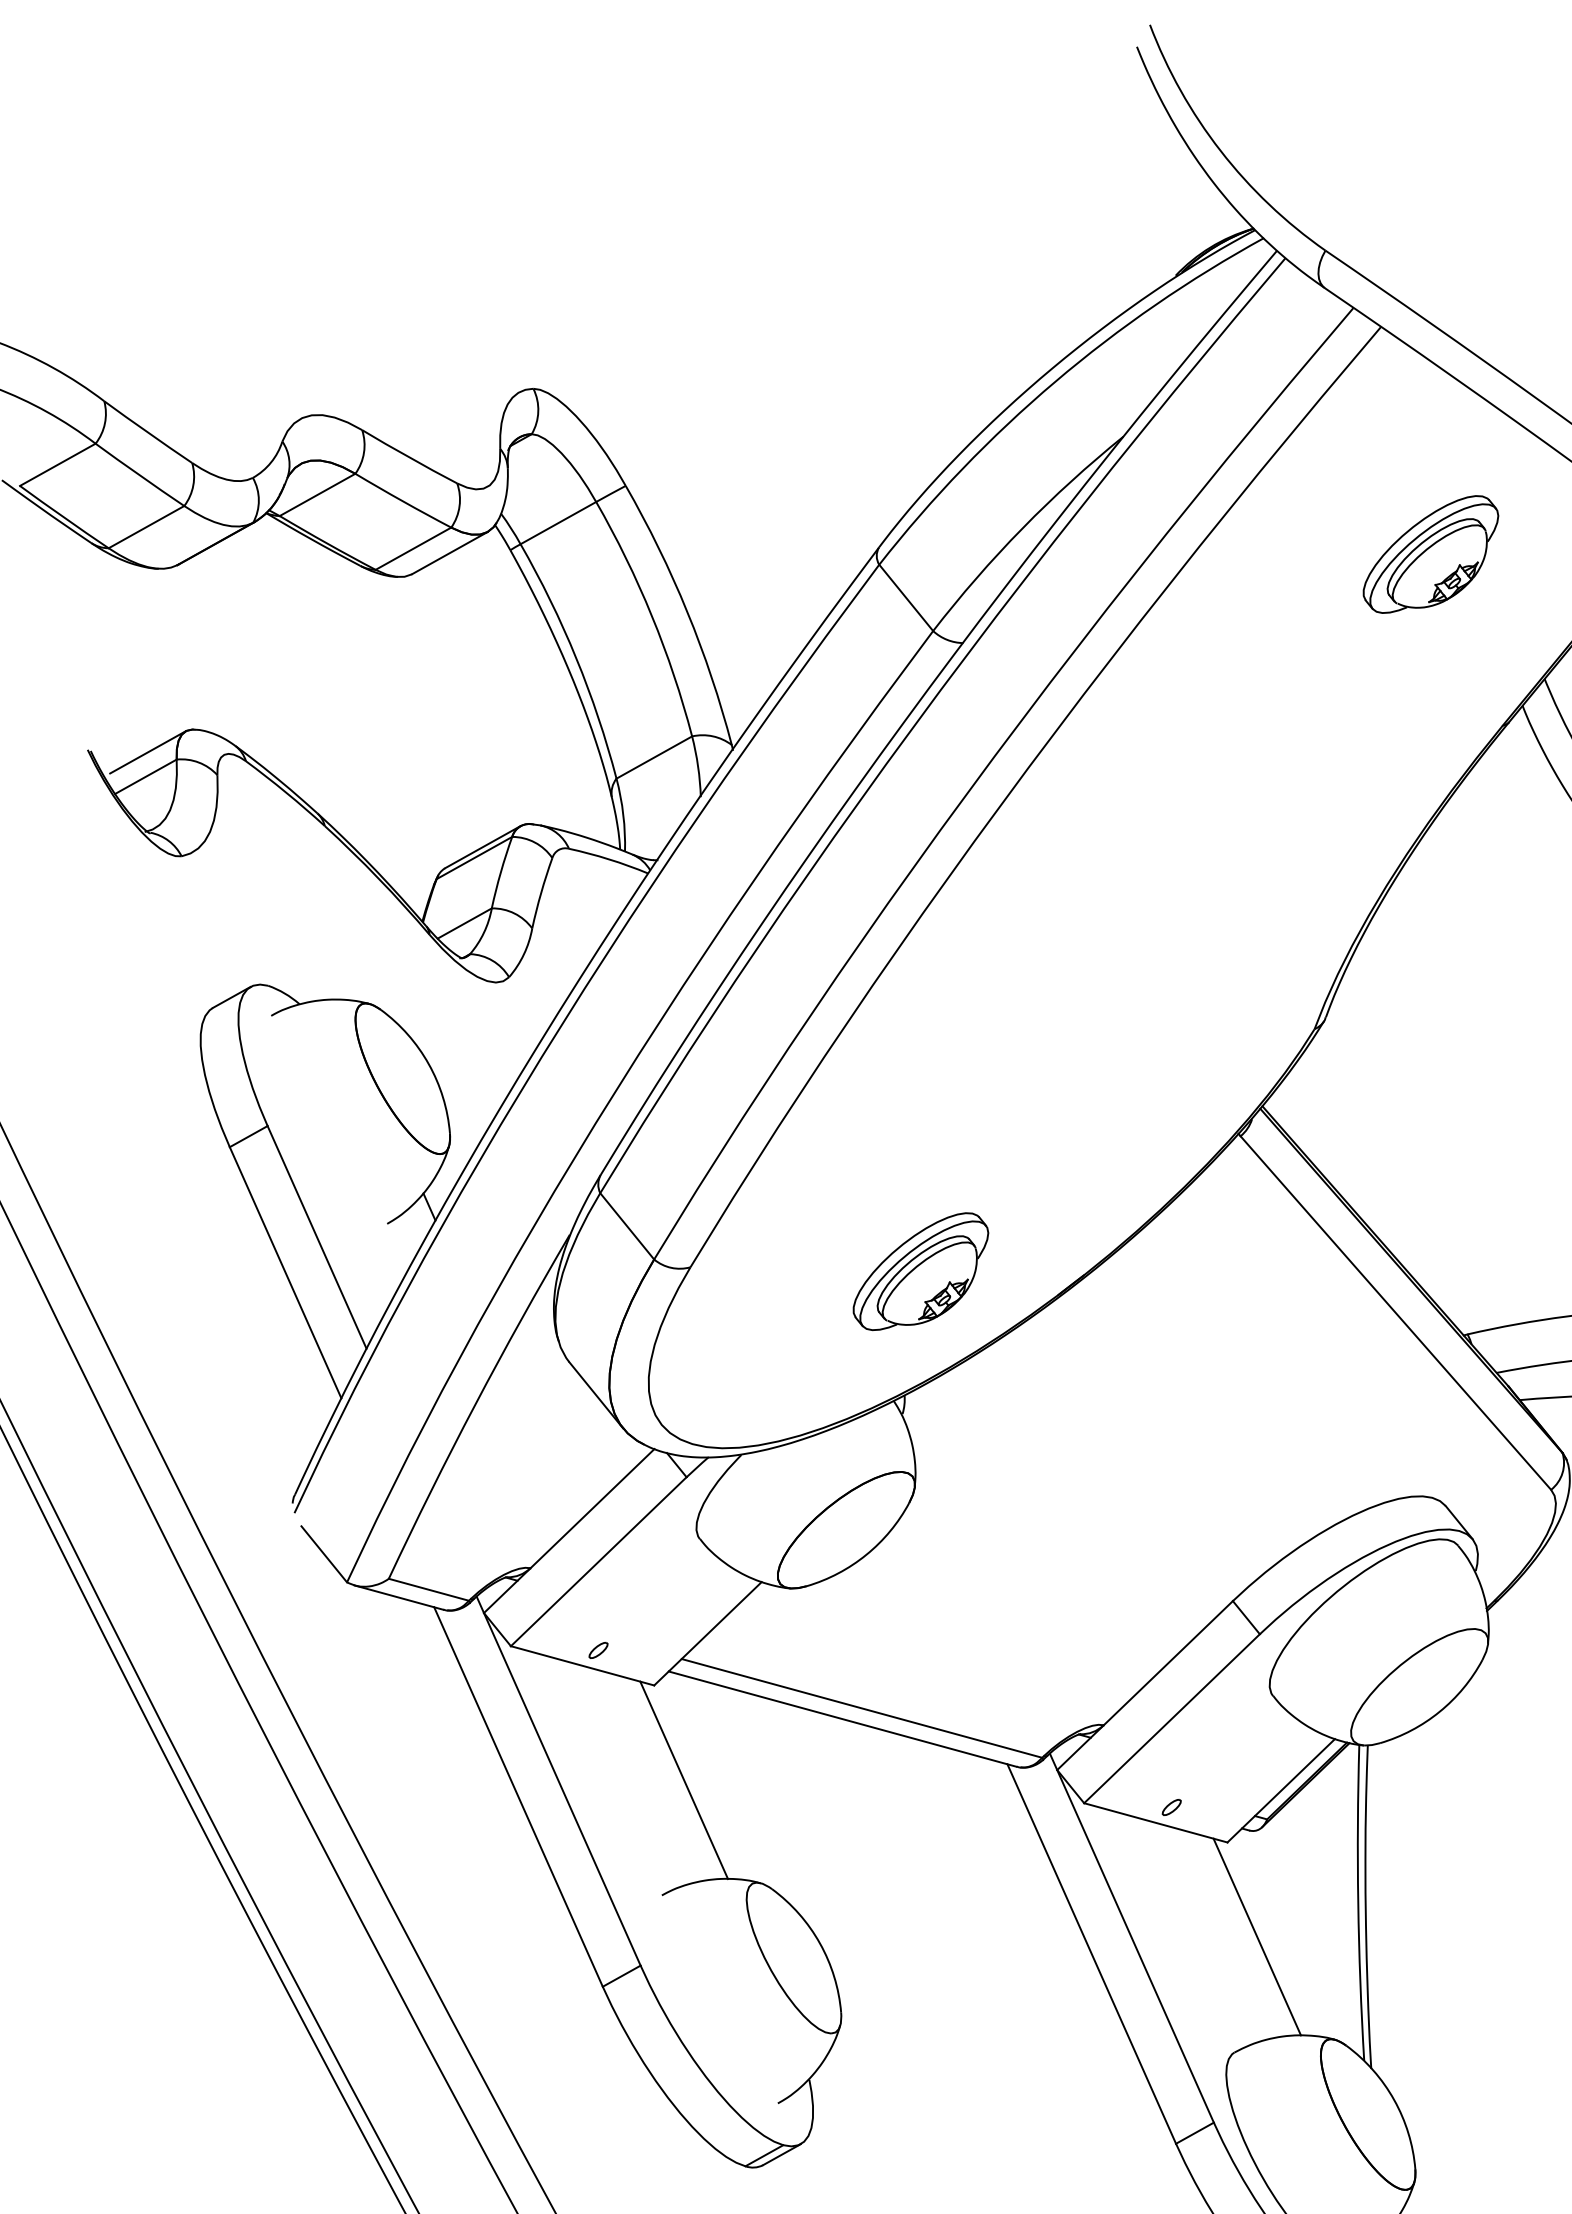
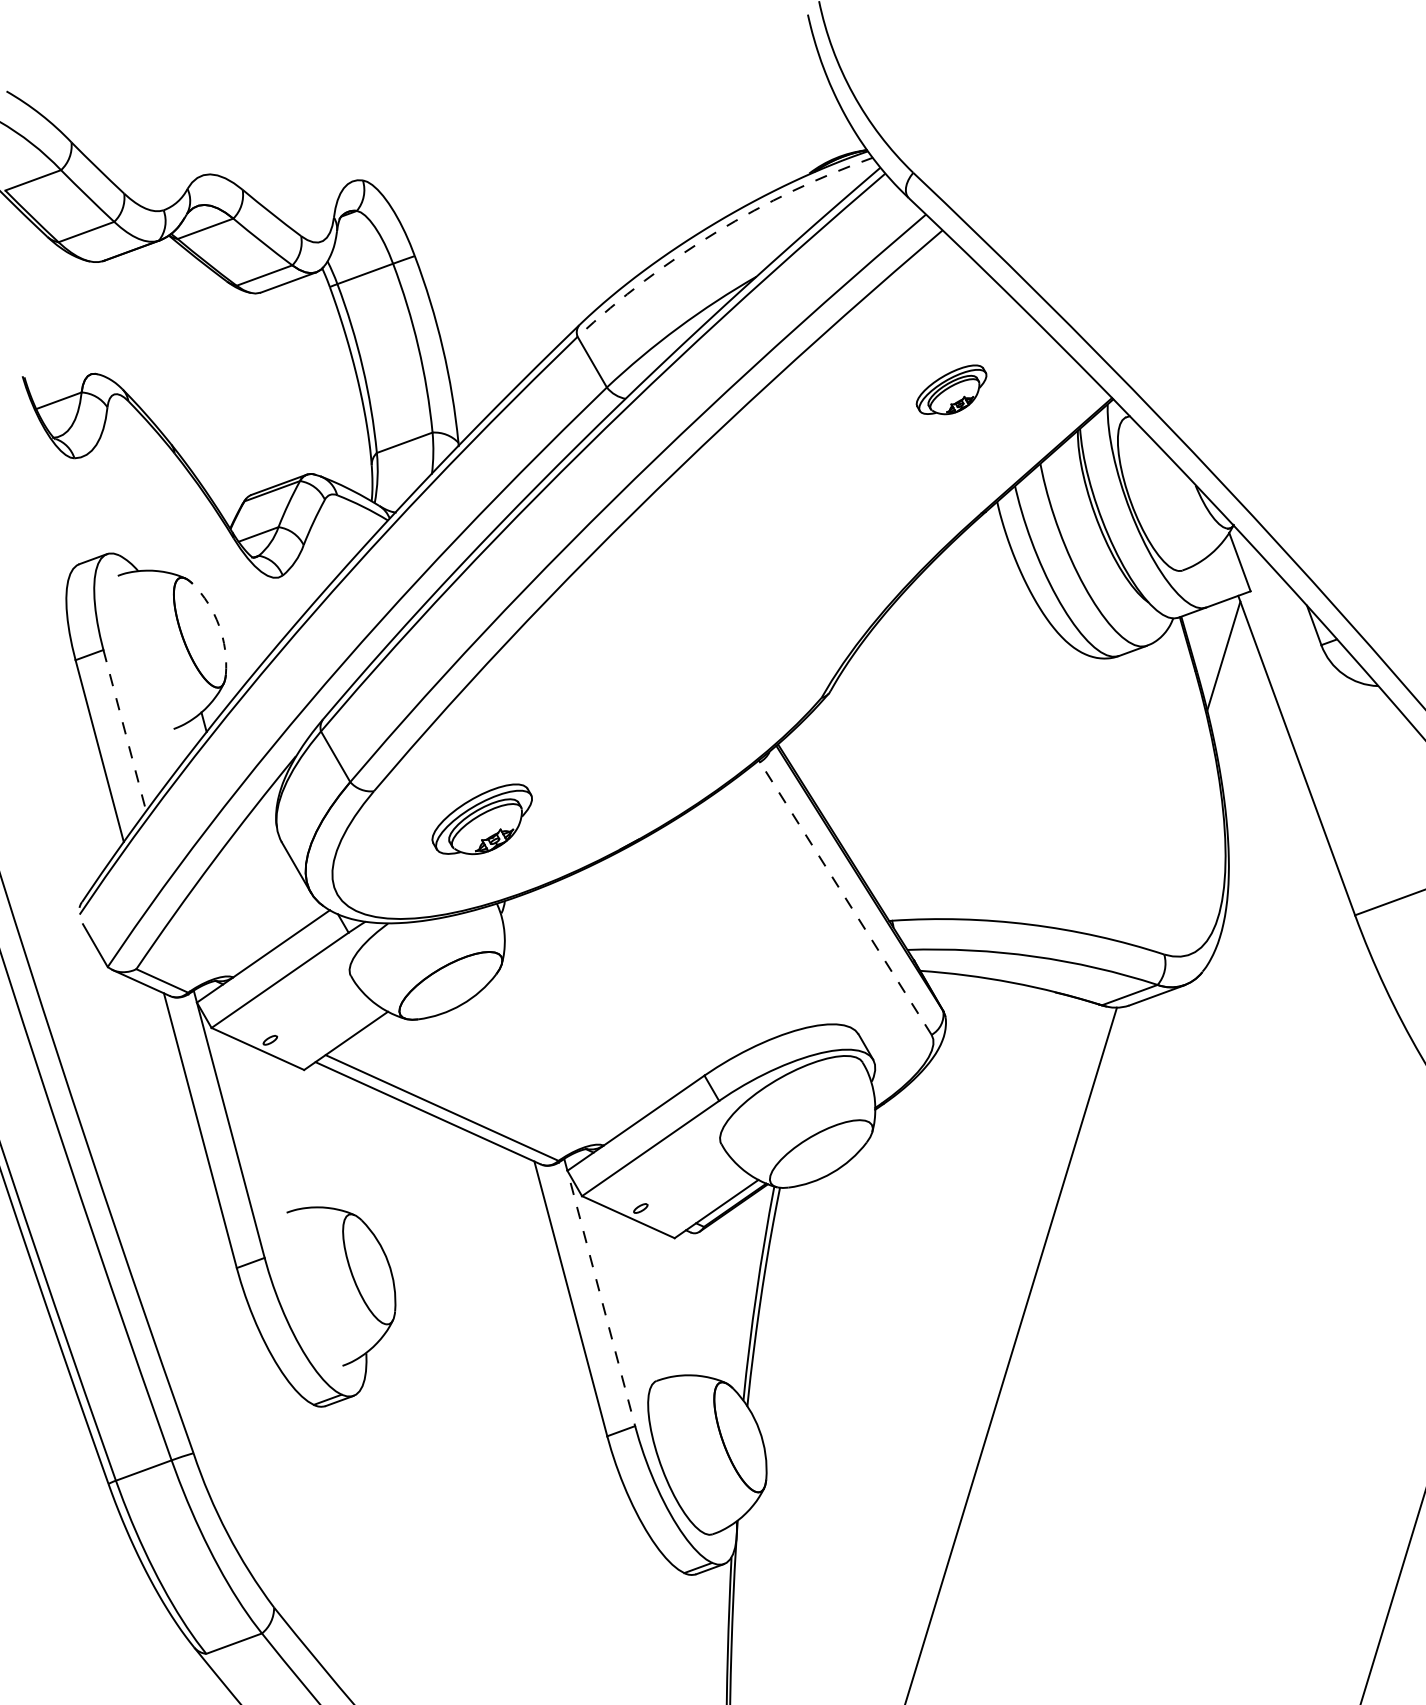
arc: (1055, 382) -> (716, 232), solid -> dashed
part: (1430, 554) -> (951, 389), size x0.7
line: (147, 752) -> (62, 384), removed
arc: (429, 1063) -> (219, 625), solid -> dashed
line: (316, 1238) -> (124, 731), solid -> dashed
part: (919, 1272) -> (481, 819), moved
line: (1395, 1313) -> (845, 898), solid -> dashed
line: (684, 1779) -> (314, 1136), removed
line: (1257, 1937) -> (684, 1305), removed
line: (1131, 1938) -> (599, 1292), solid -> dashed

